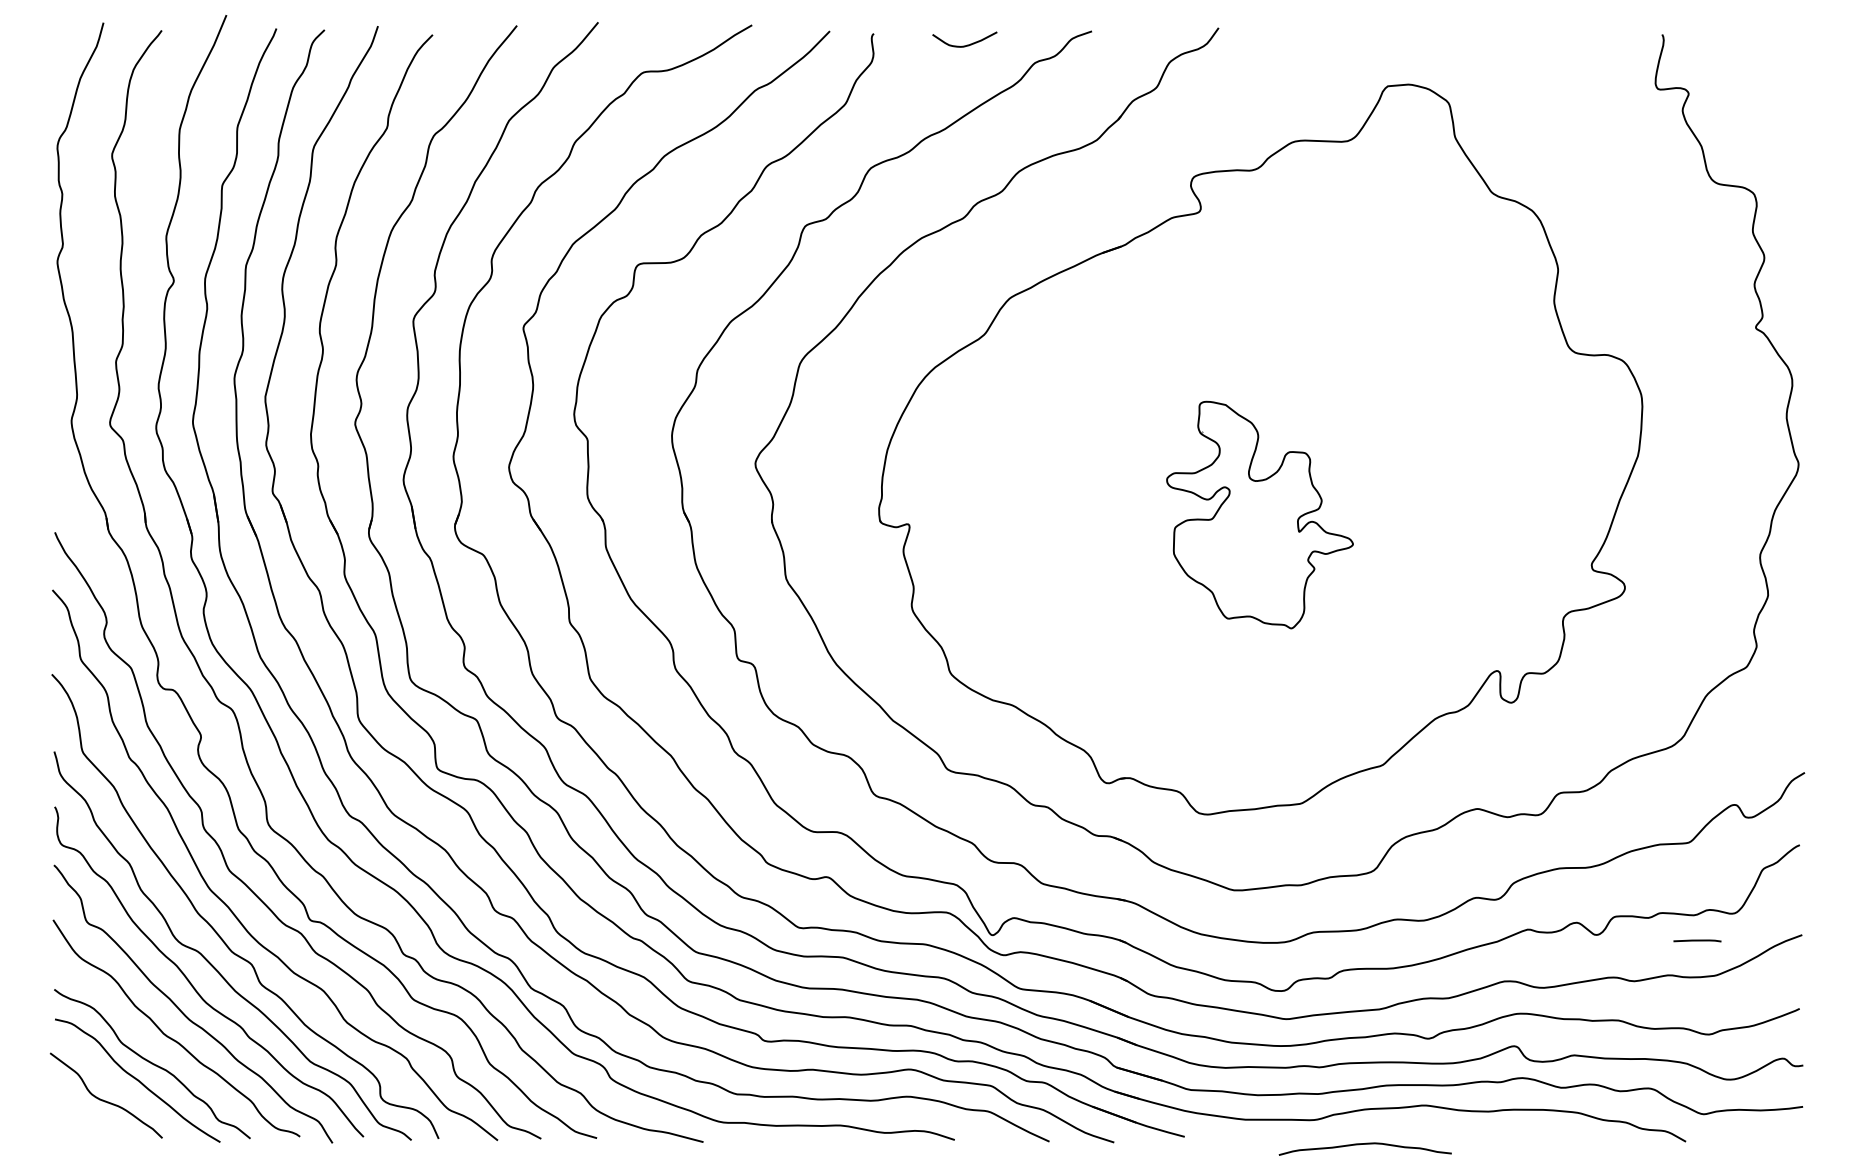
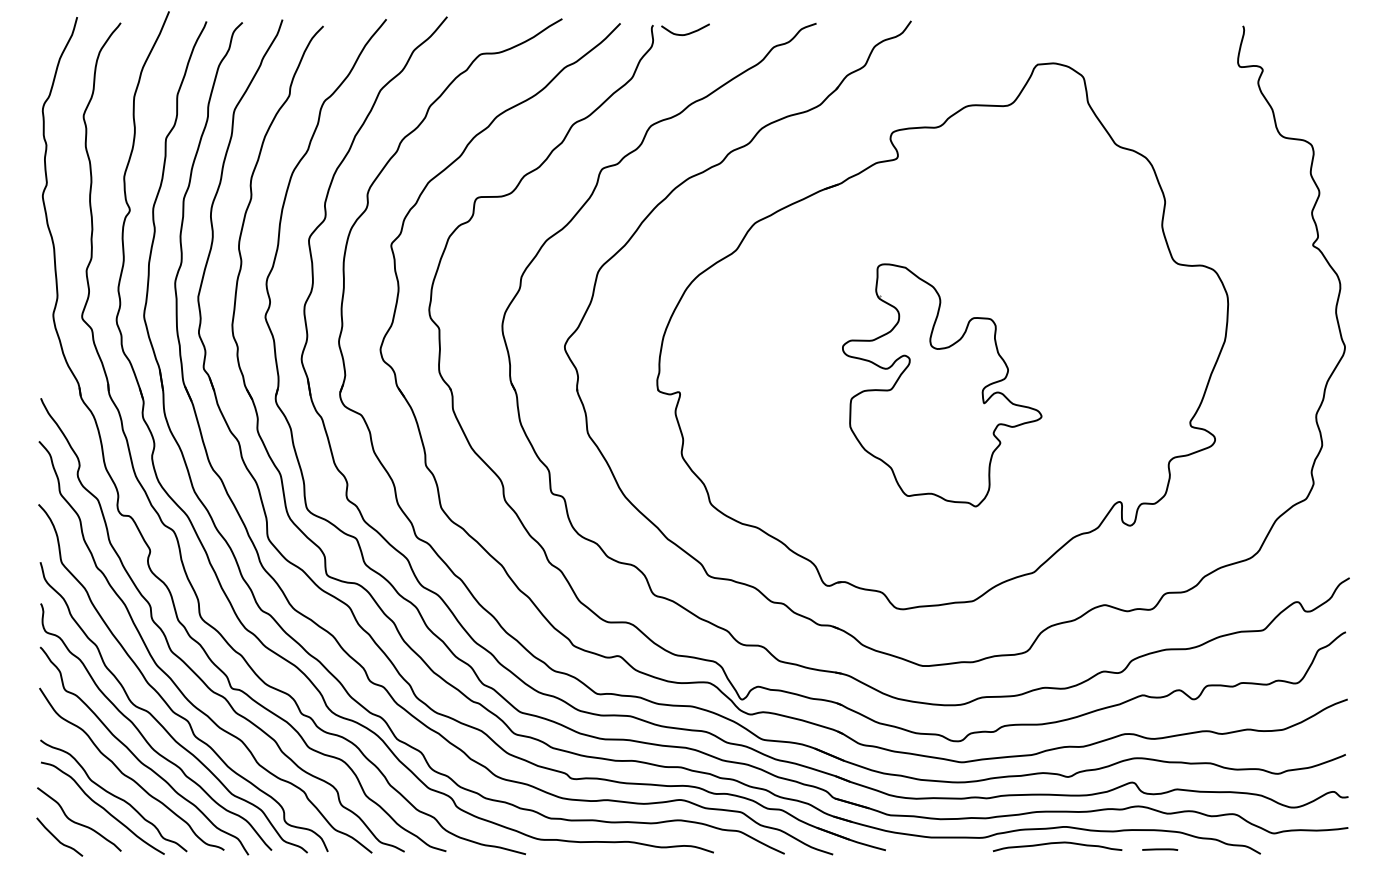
curve: (967, 44) -> (687, 33), moved
part: (1259, 514) -> (941, 384), size x1.43
line: (1697, 940) -> (1160, 849), moved
curve: (77, 1121) -> (57, 838), added
curve: (1364, 1144) -> (1056, 843), moved

